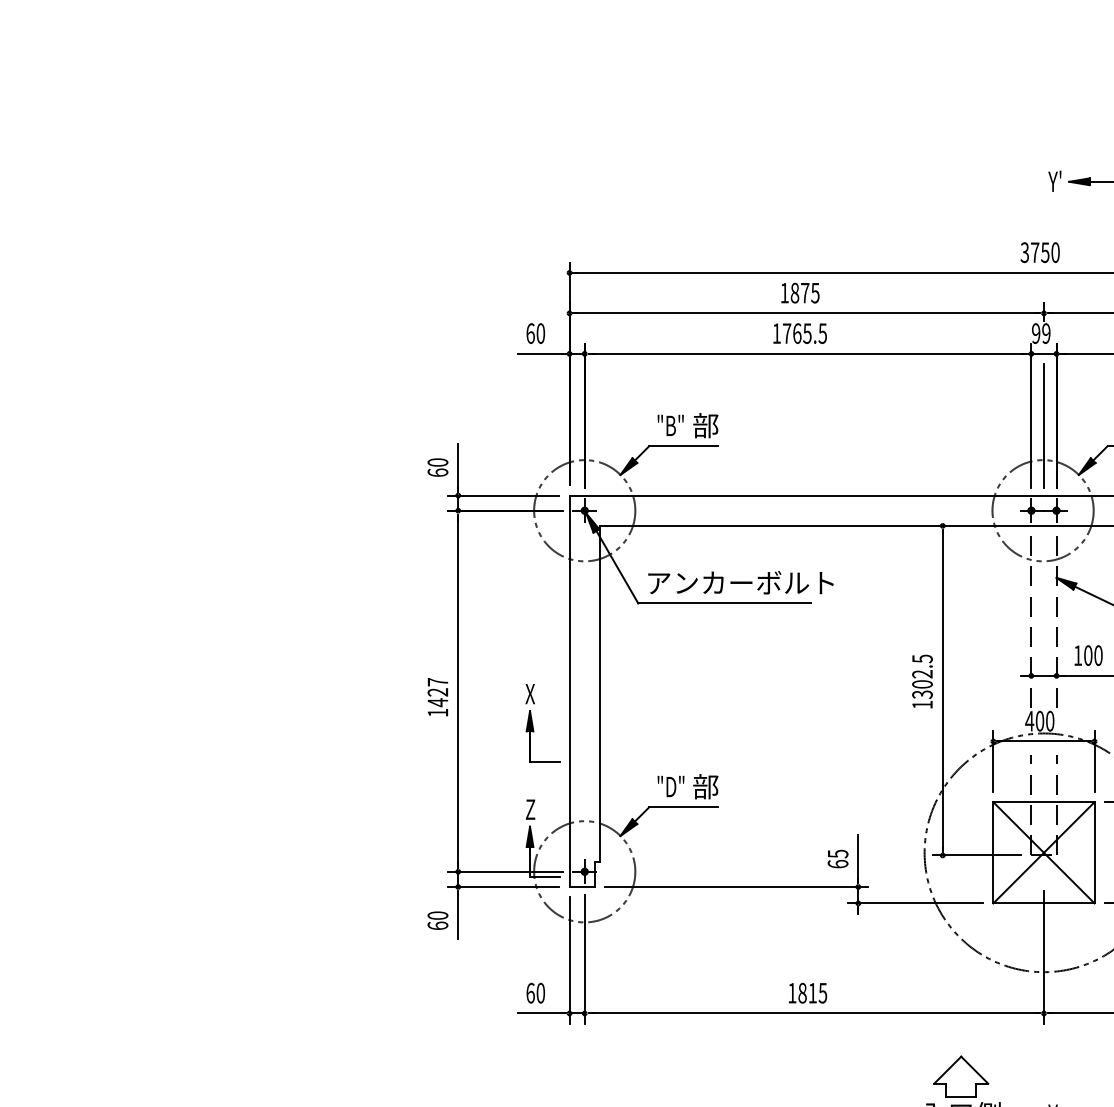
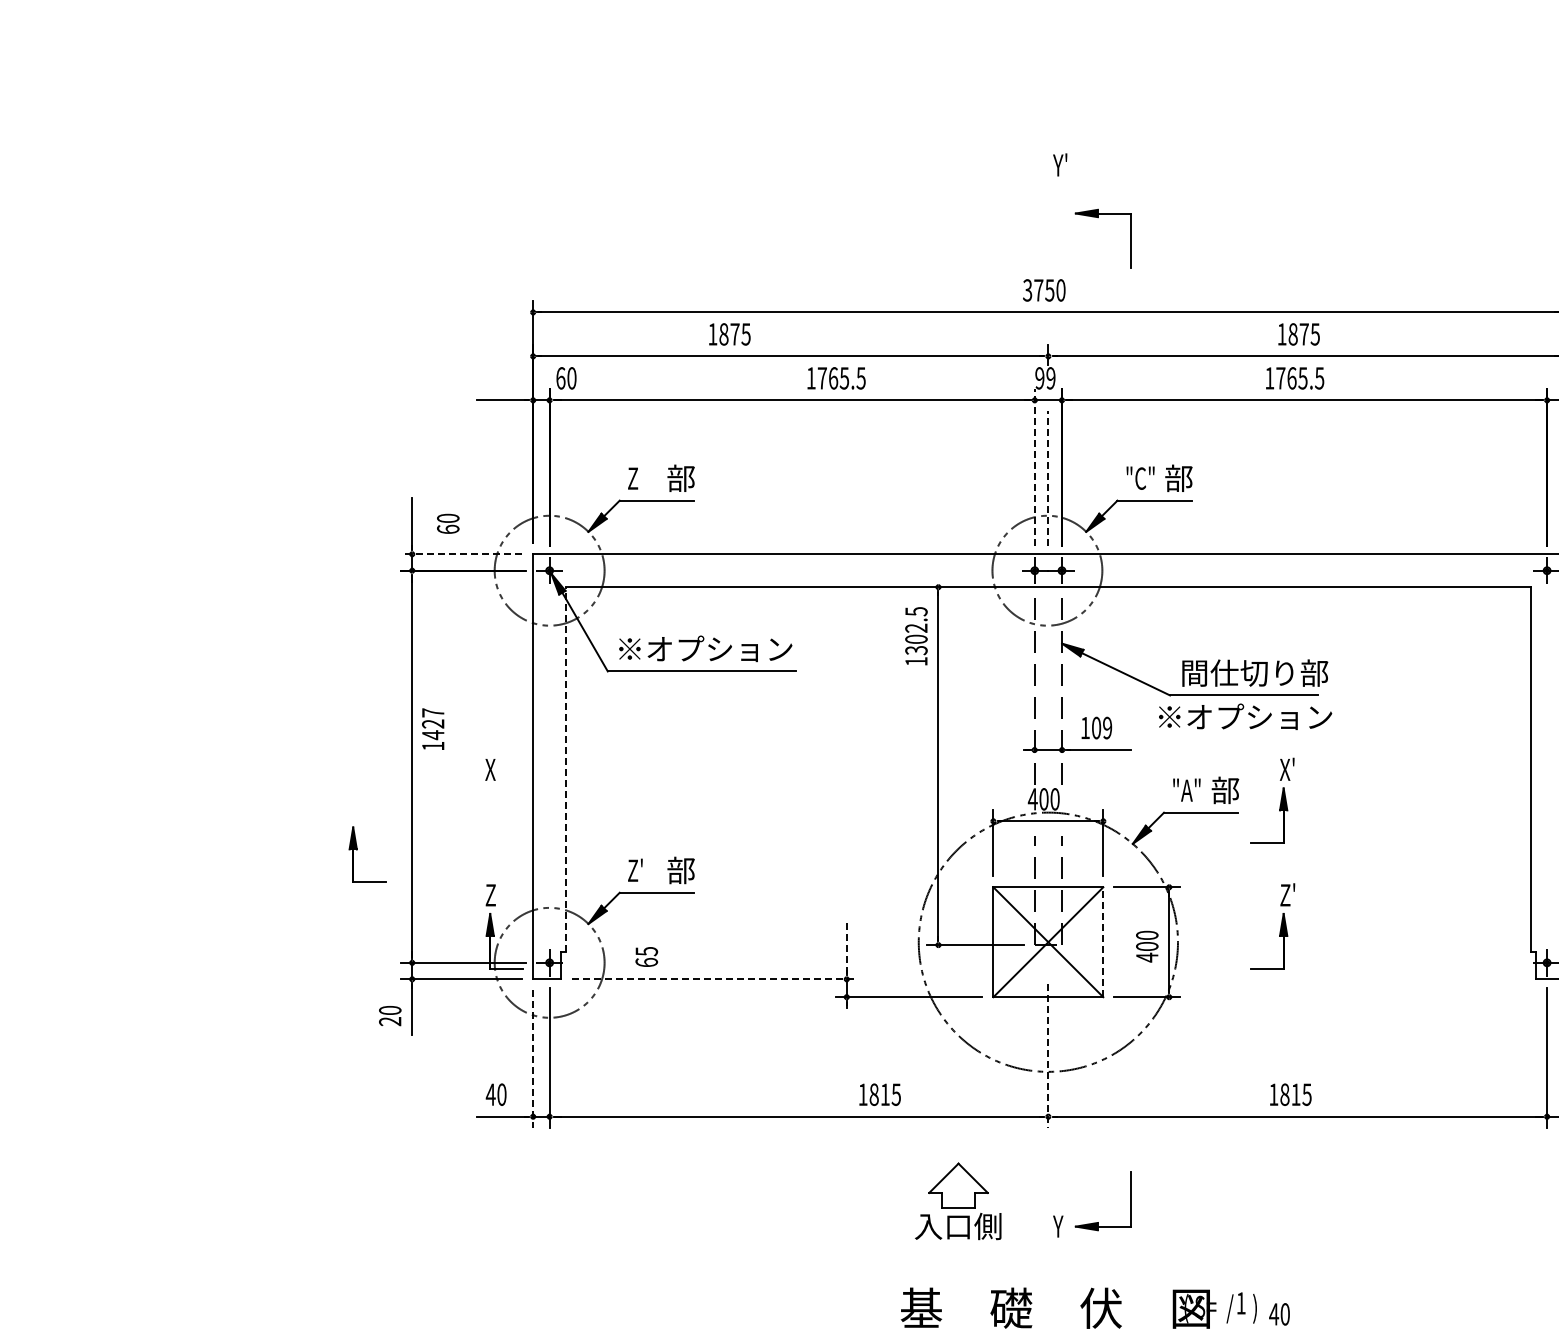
text: (1055, 180) -> (1060, 164), moved
text: (800, 293) -> (729, 334), moved
text: (535, 333) -> (566, 378), moved
text: (800, 333) -> (836, 378), moved
line: (1031, 415) -> (1034, 467), solid -> dashed
text: (670, 424) -> (642, 477), "B" -> Z
line: (1044, 425) -> (1048, 478), solid -> dashed
text: (438, 467) -> (448, 523), moved
line: (503, 495) -> (461, 554), solid -> dashed
text: (741, 582) -> (719, 648), アンカーボルト -> ※オプション
text: (1098, 656) -> (1107, 728), 100 -> 109
text: (922, 681) -> (916, 636), moved
line: (600, 693) -> (566, 769), solid -> dashed
text: (438, 696) -> (433, 728), moved
part: (533, 732) -> (357, 850), moved
text: (670, 785) -> (642, 869), "D" -> Z'
line: (1094, 853) -> (1103, 942), solid -> dashed
text: (837, 858) -> (646, 956), moved
line: (858, 858) -> (846, 948), solid -> dashed
line: (737, 887) -> (715, 979), solid -> dashed
text: (438, 925) -> (390, 1021), 60 -> 20
line: (1044, 957) -> (1048, 1055), solid -> dashed
line: (569, 960) -> (533, 1059), solid -> dashed
text: (530, 993) -> (490, 1094), 60 -> 40
text: (807, 993) -> (879, 1094), moved

